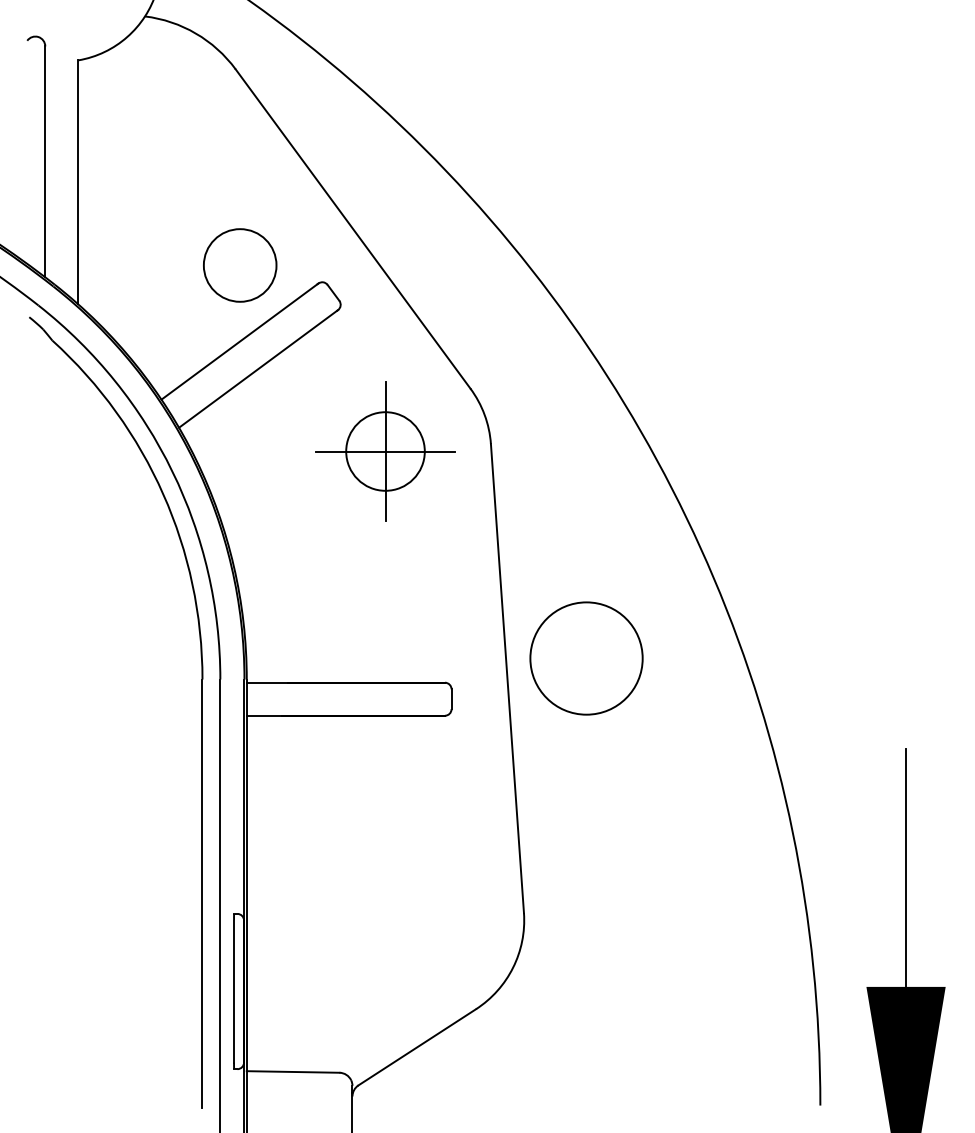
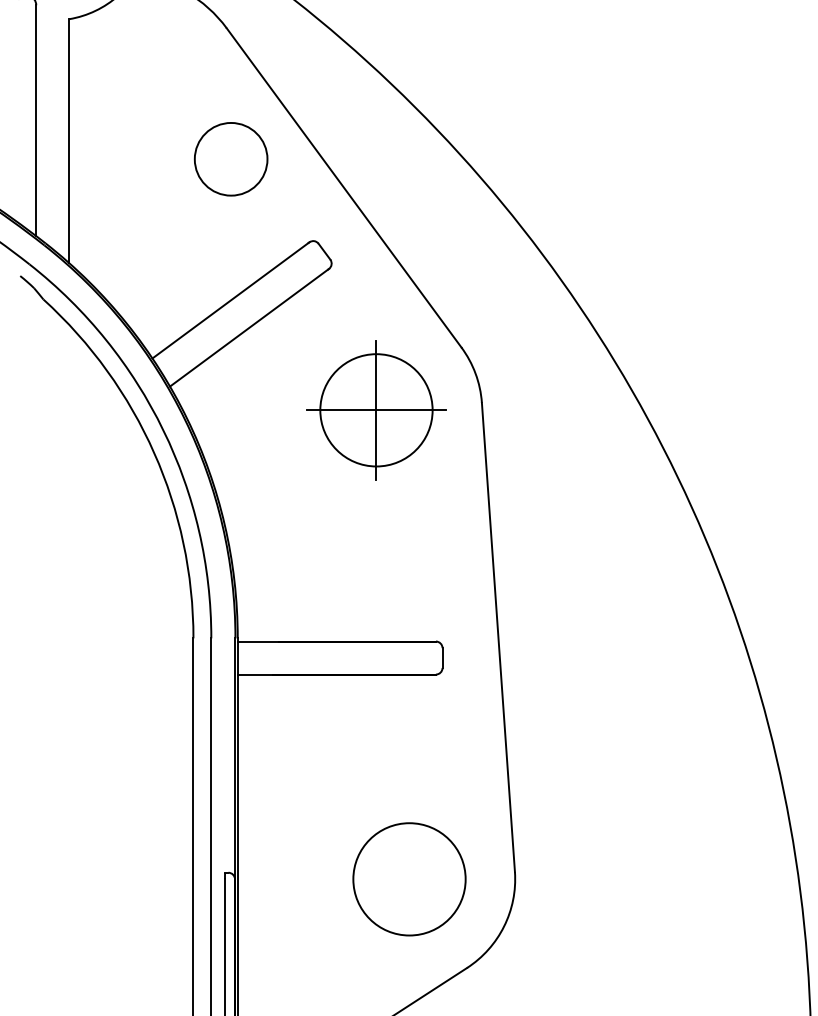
circle: (240, 265) -> (231, 159), moved
circle: (385, 451) -> (376, 410), size x1.43
circle: (586, 658) -> (409, 879), moved

